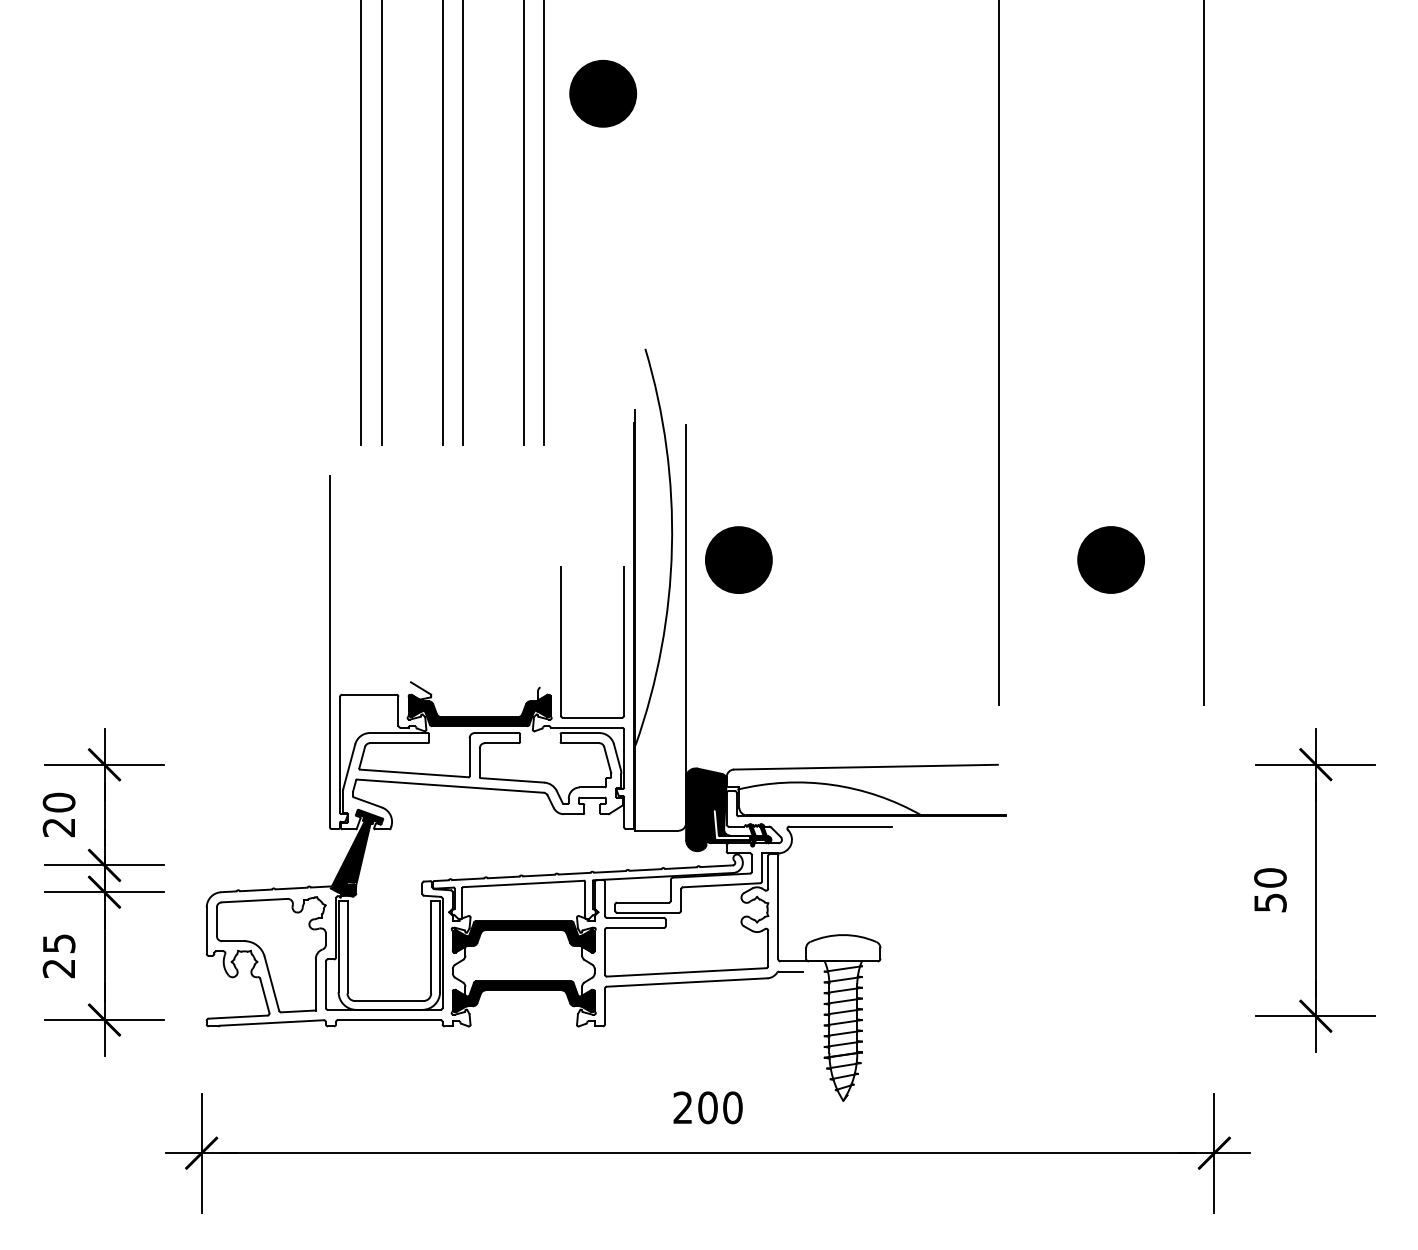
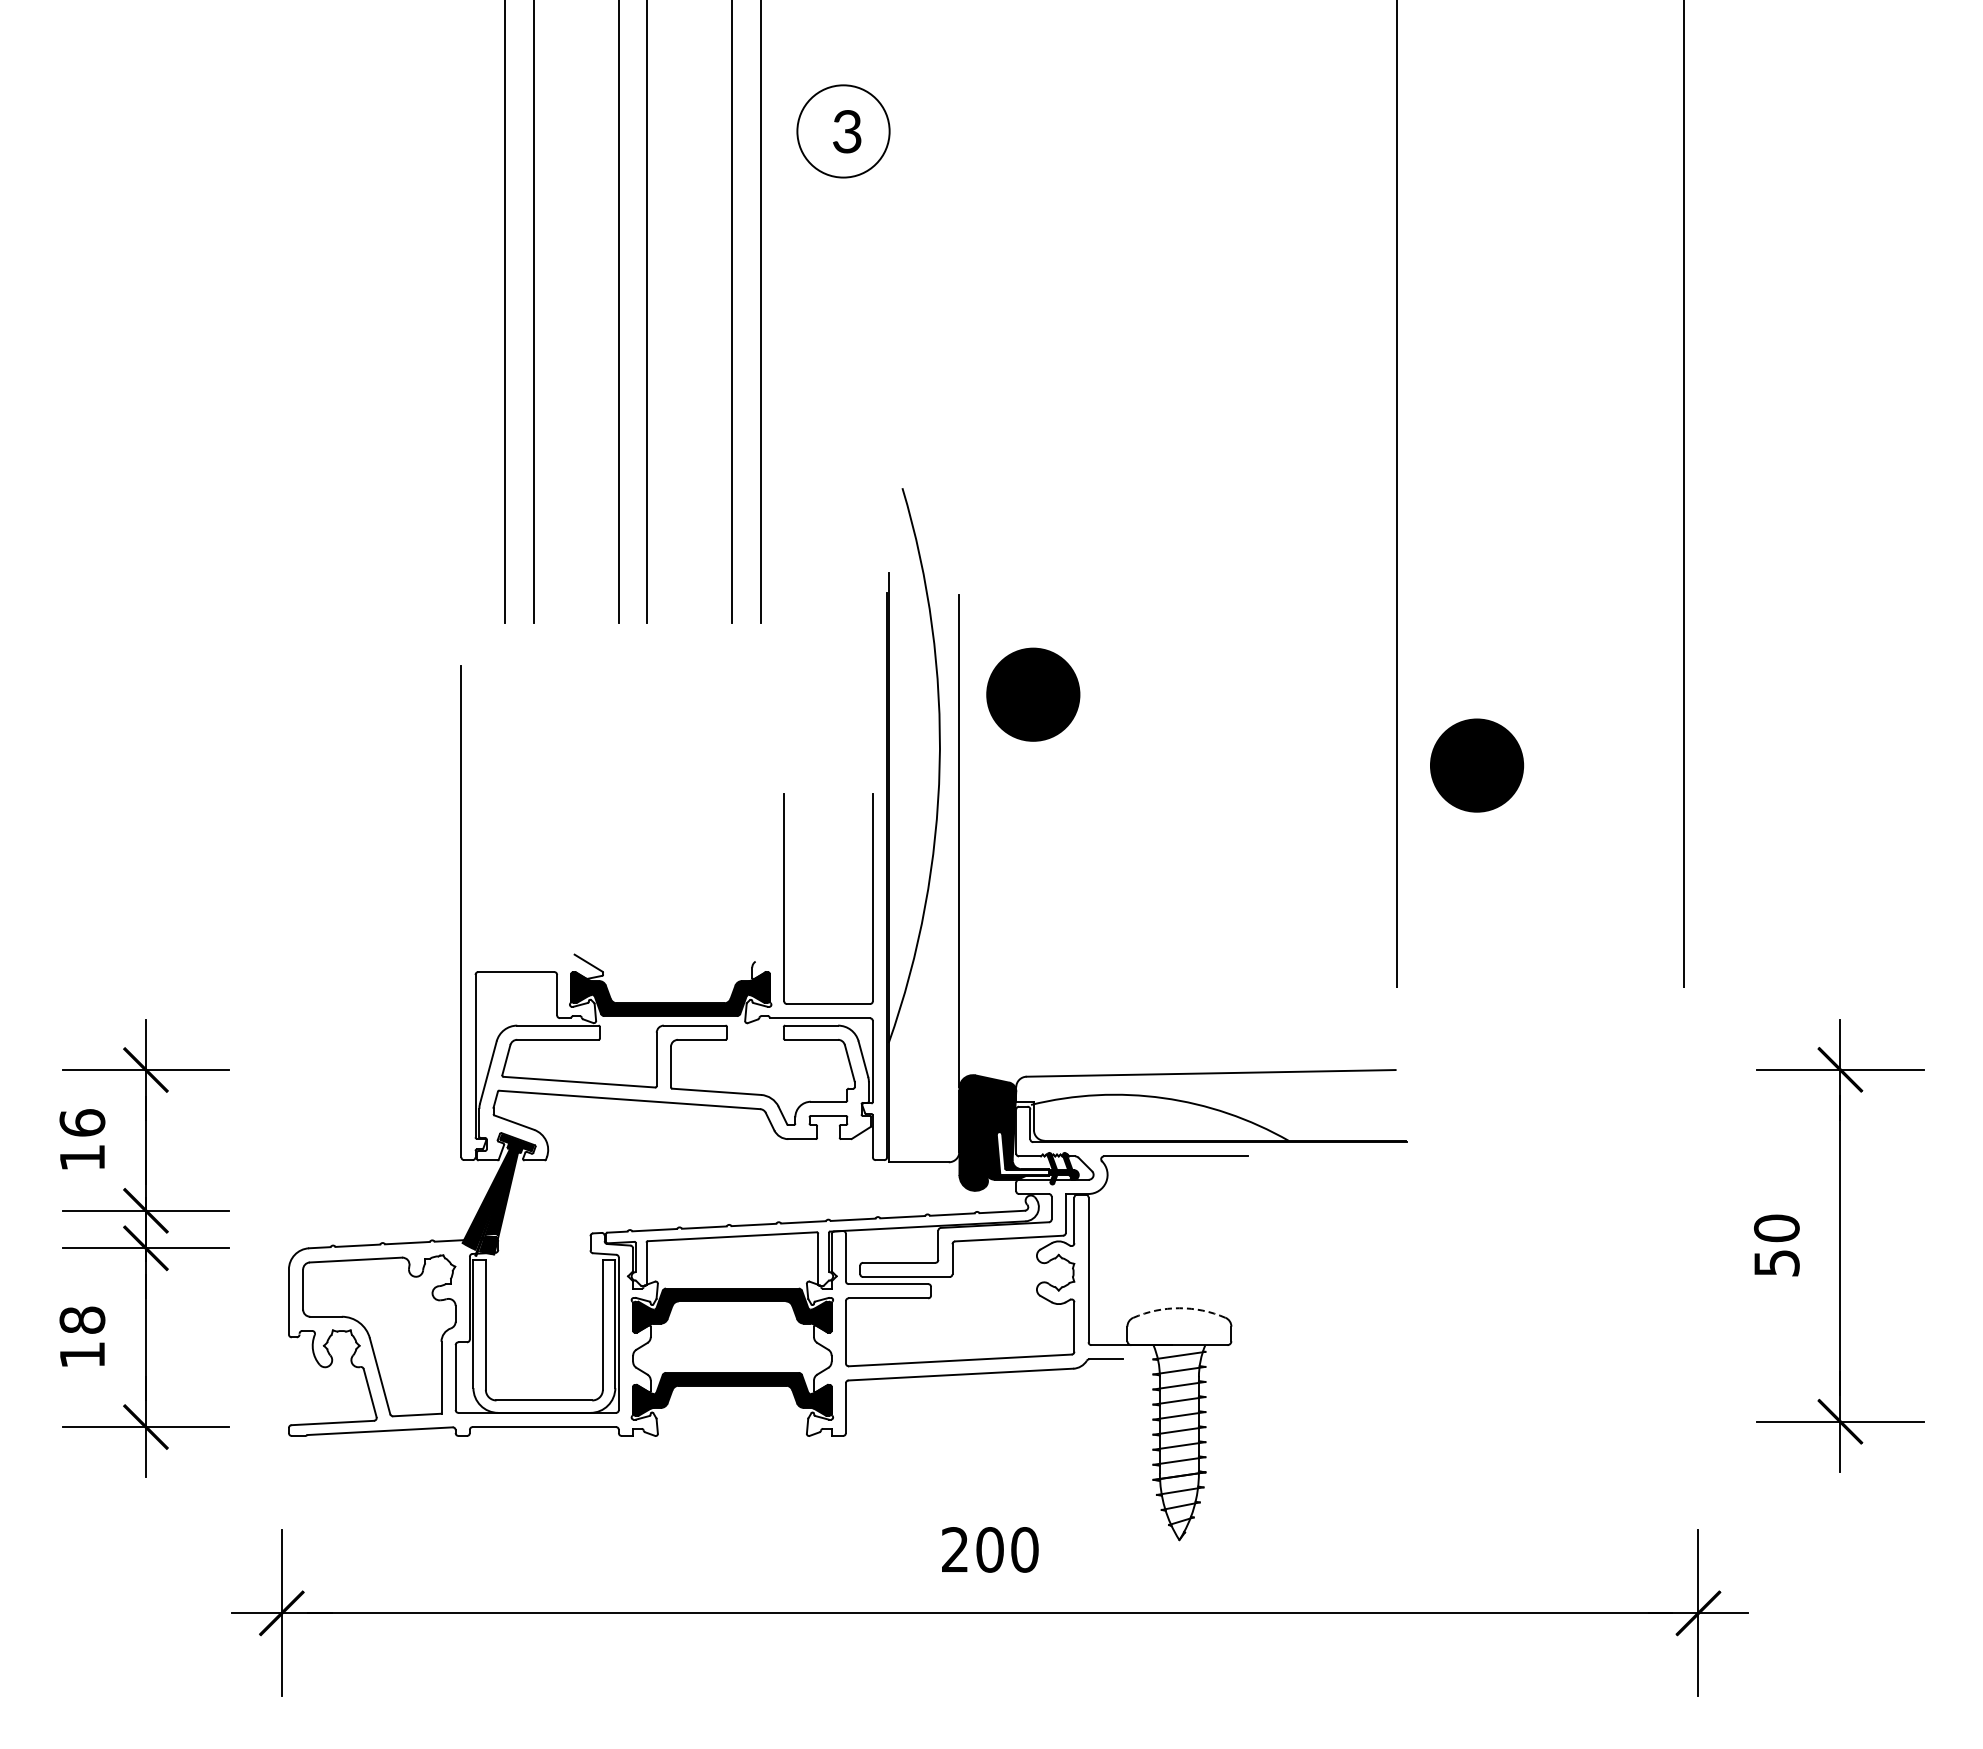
fill: (603, 93) -> (843, 131), removed
part: (739, 559) -> (1033, 694), moved
part: (1111, 559) -> (1477, 765), moved
text: (59, 815) -> (82, 1140), 20 -> 16
arc: (843, 935) -> (1179, 1308), solid -> dashed
text: (59, 955) -> (82, 1337), 25 -> 18

